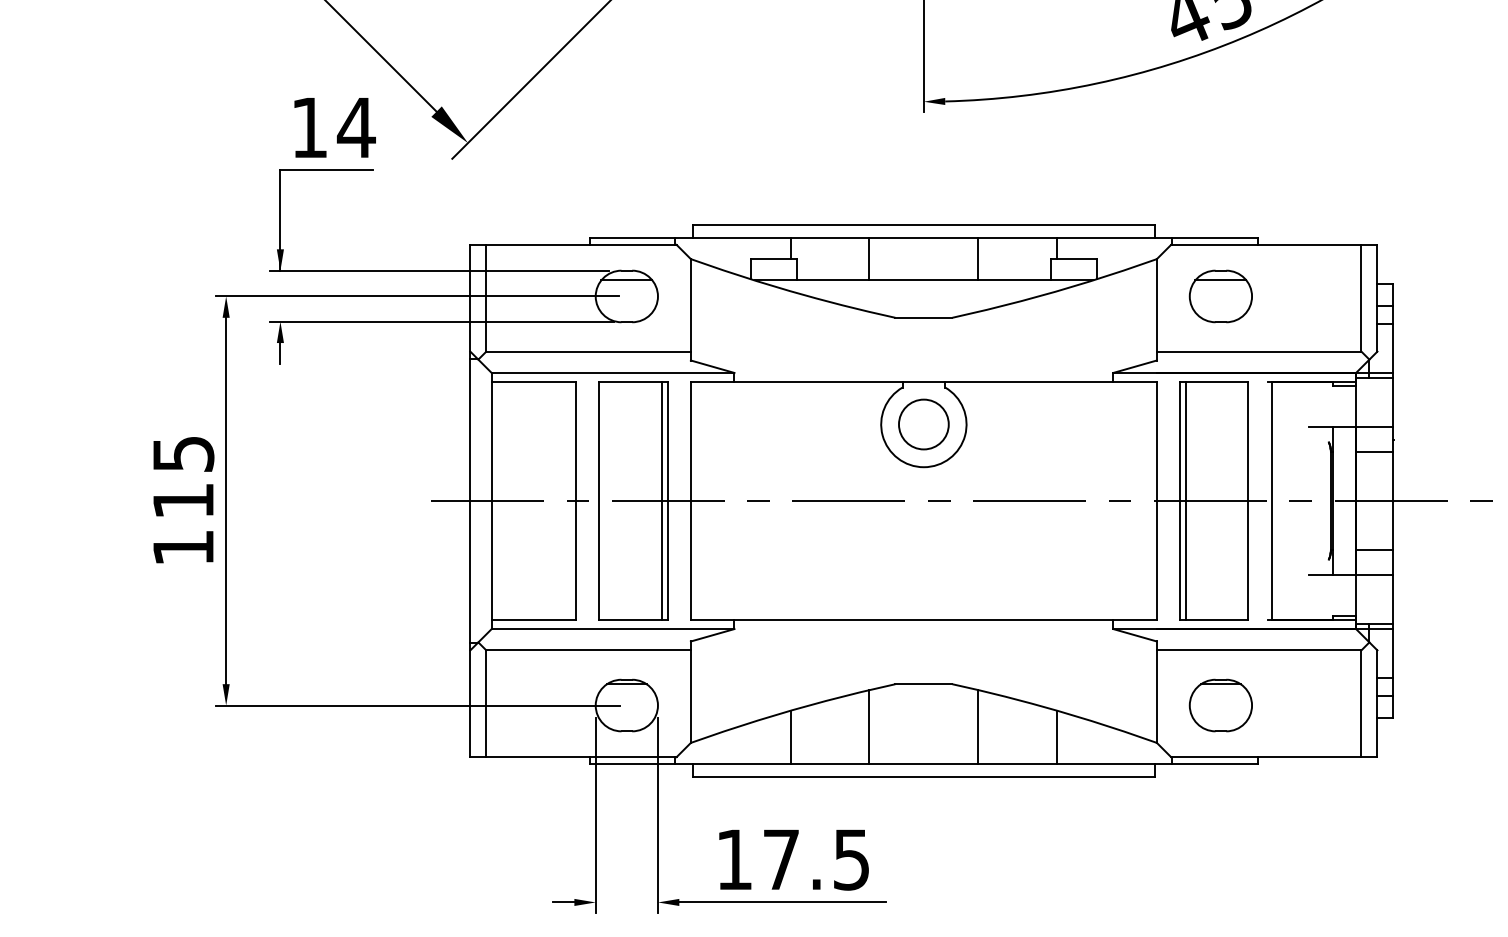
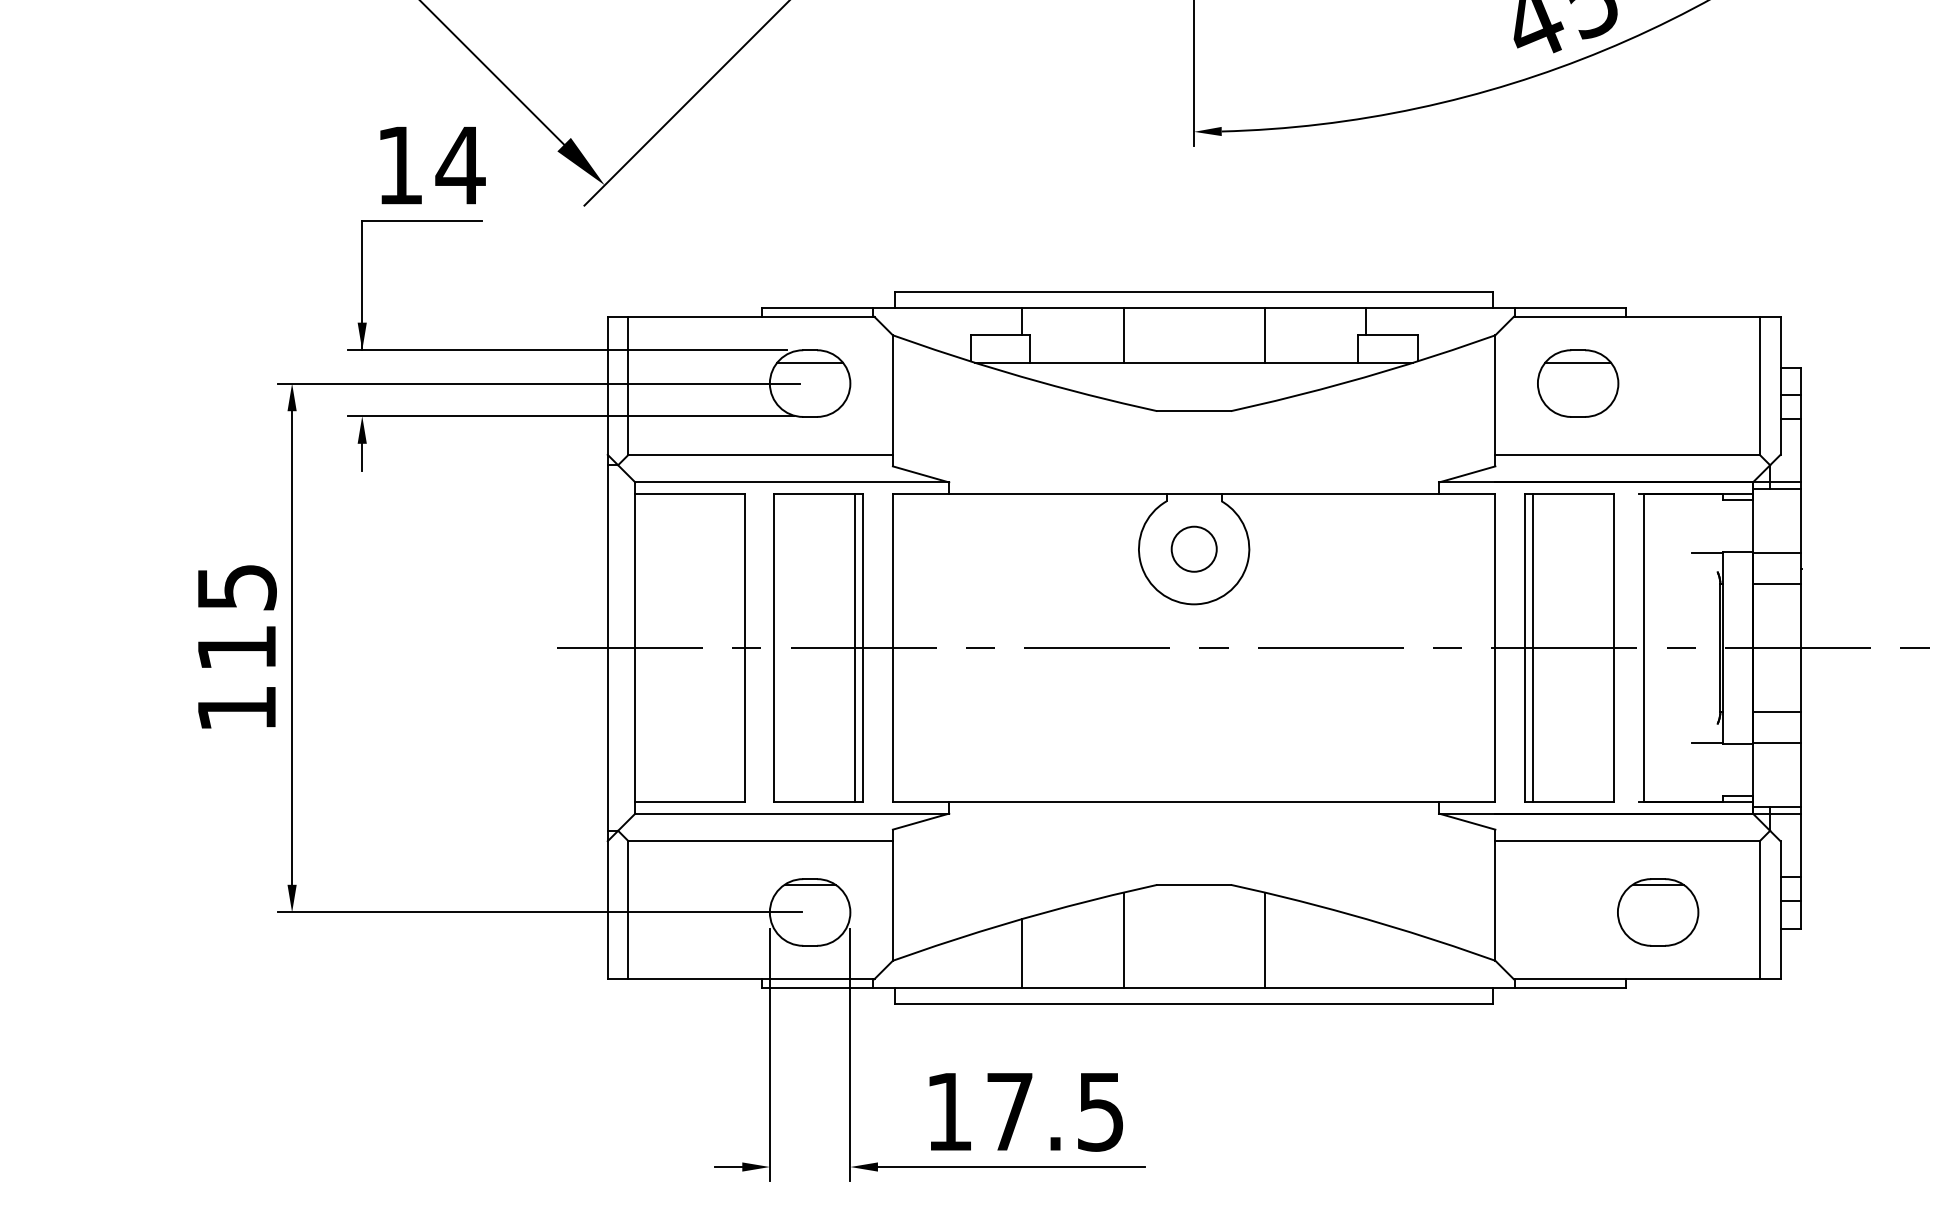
circle: (924, 424) -> (1194, 549), size x0.7
part: (1221, 705) -> (1658, 912), moved
line: (1057, 737) -> (1366, 953), removed

